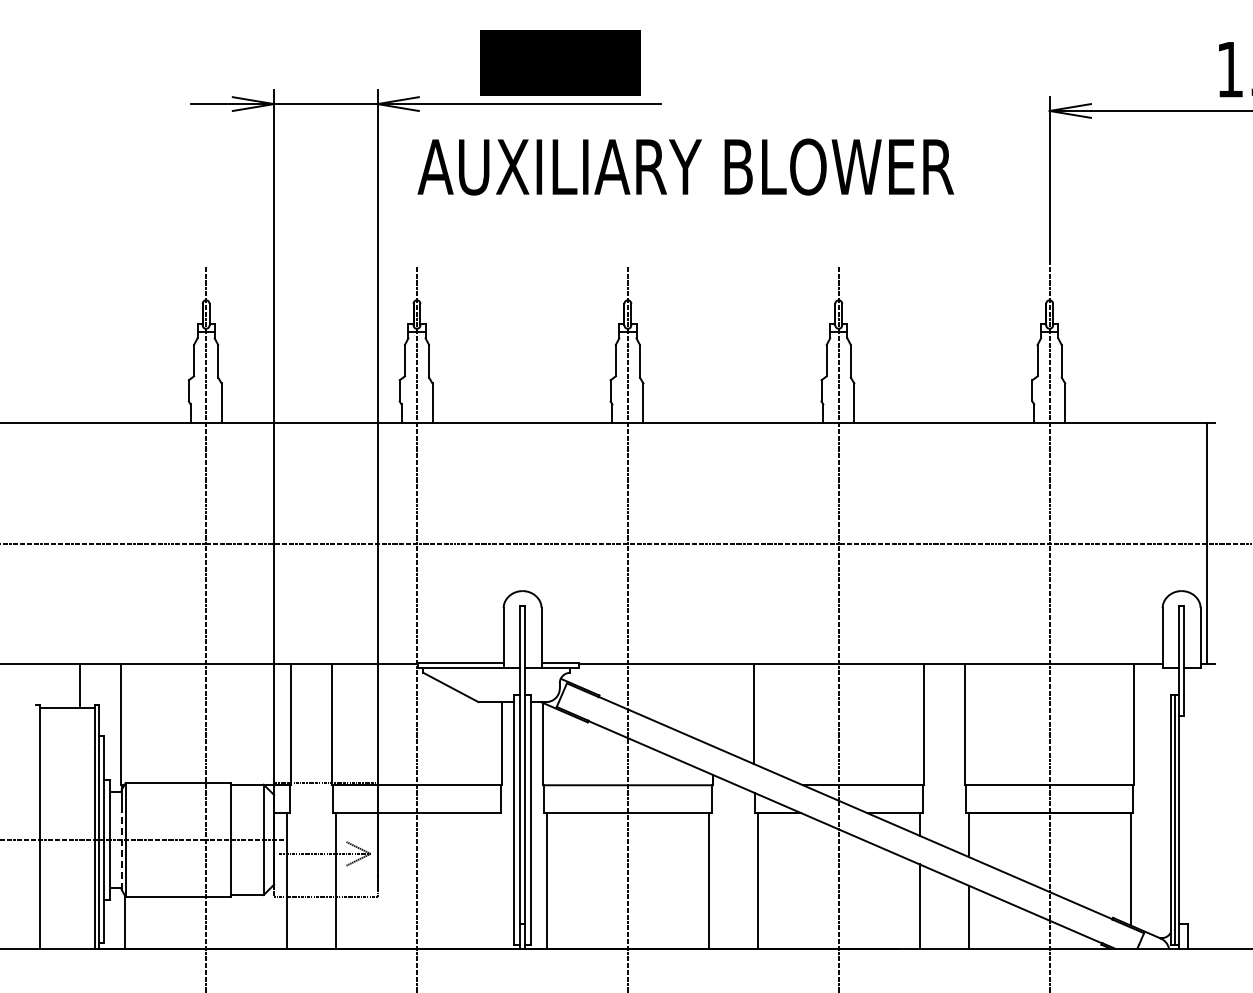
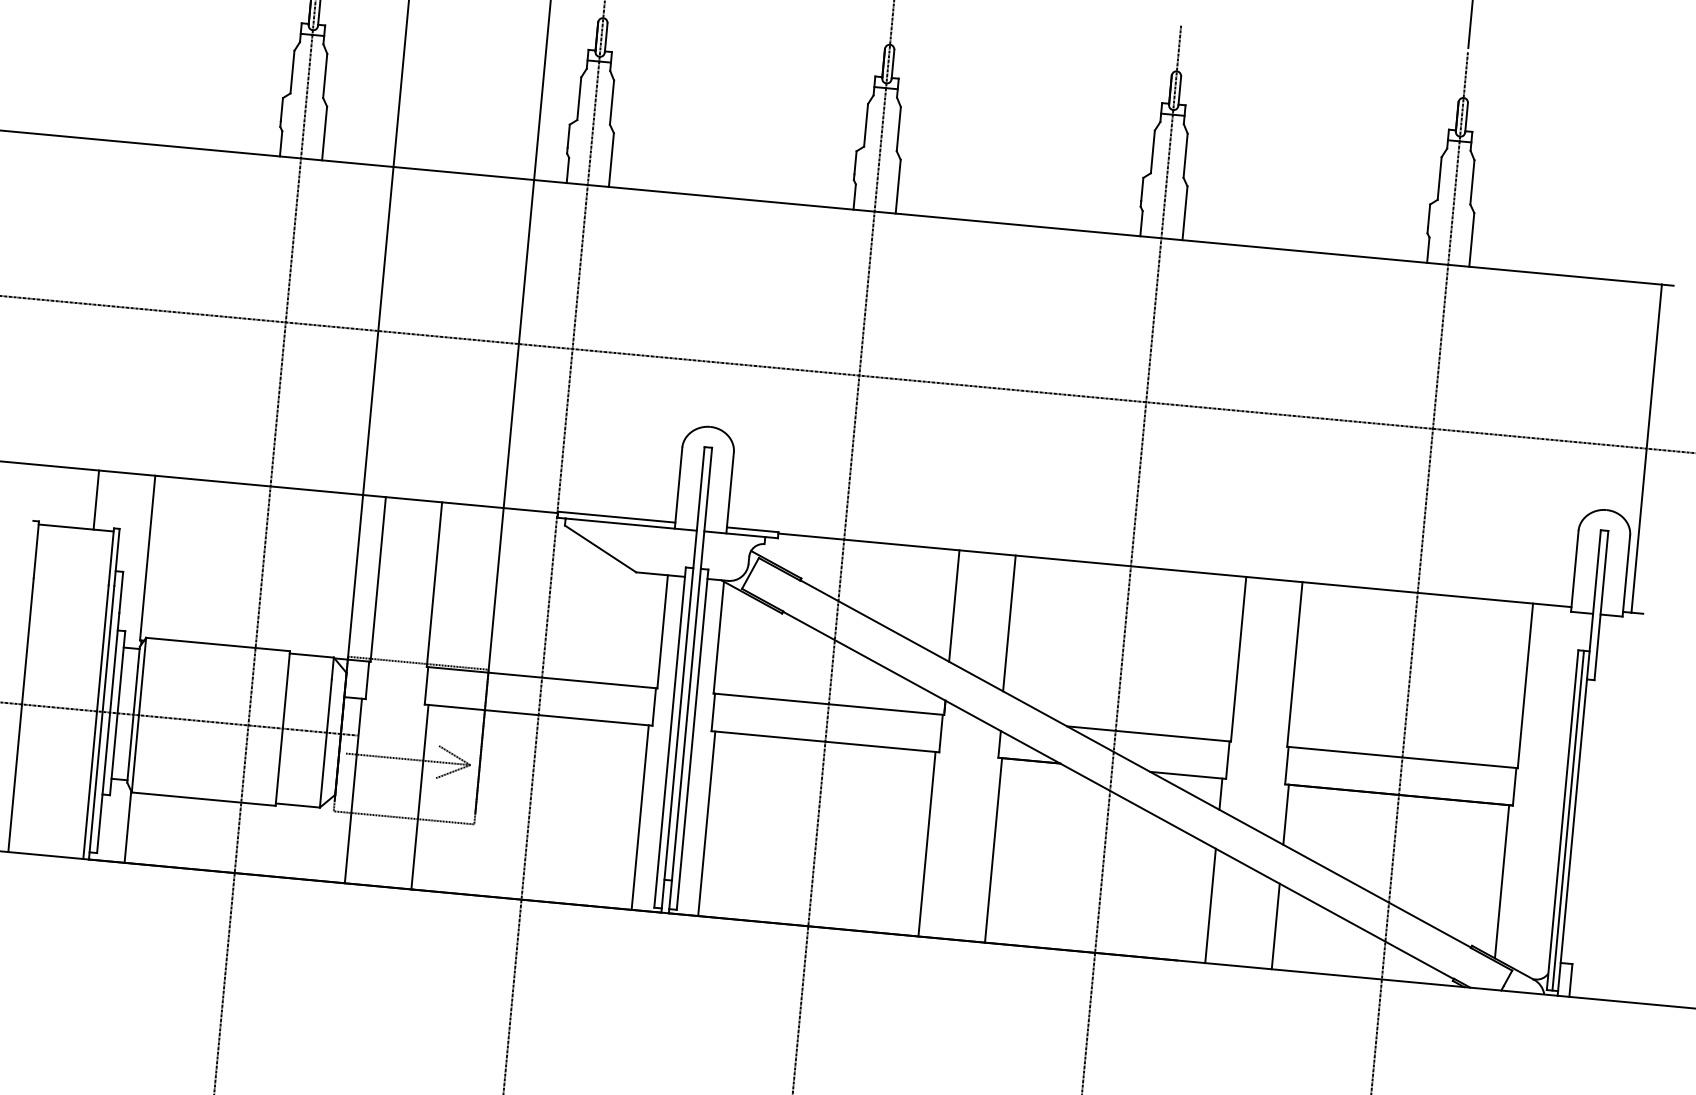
line: (712, 705) -> (954, 606), added
line: (121, 847) -> (132, 725), dashed -> solid
line: (497, 880) -> (639, 817), added

